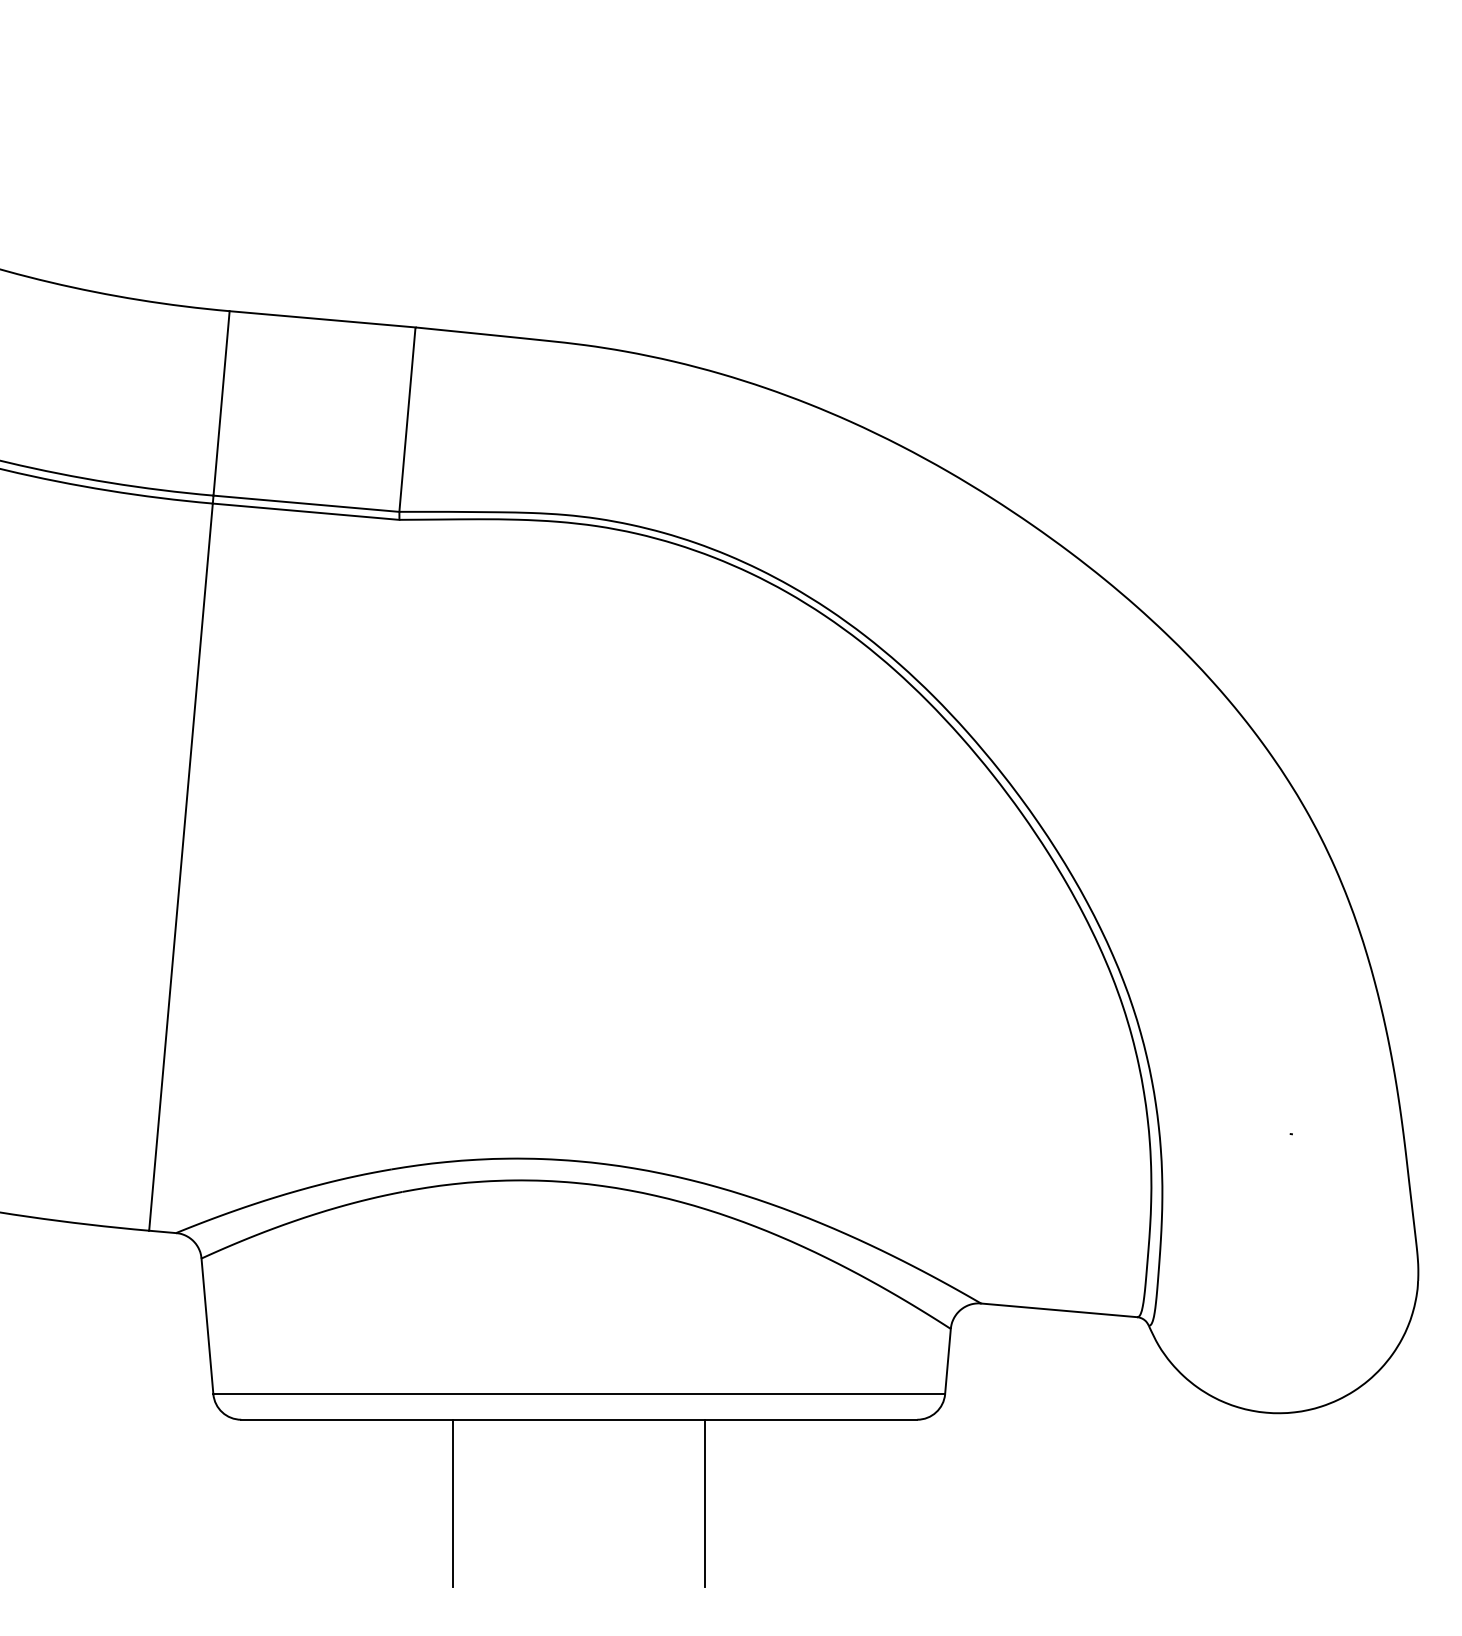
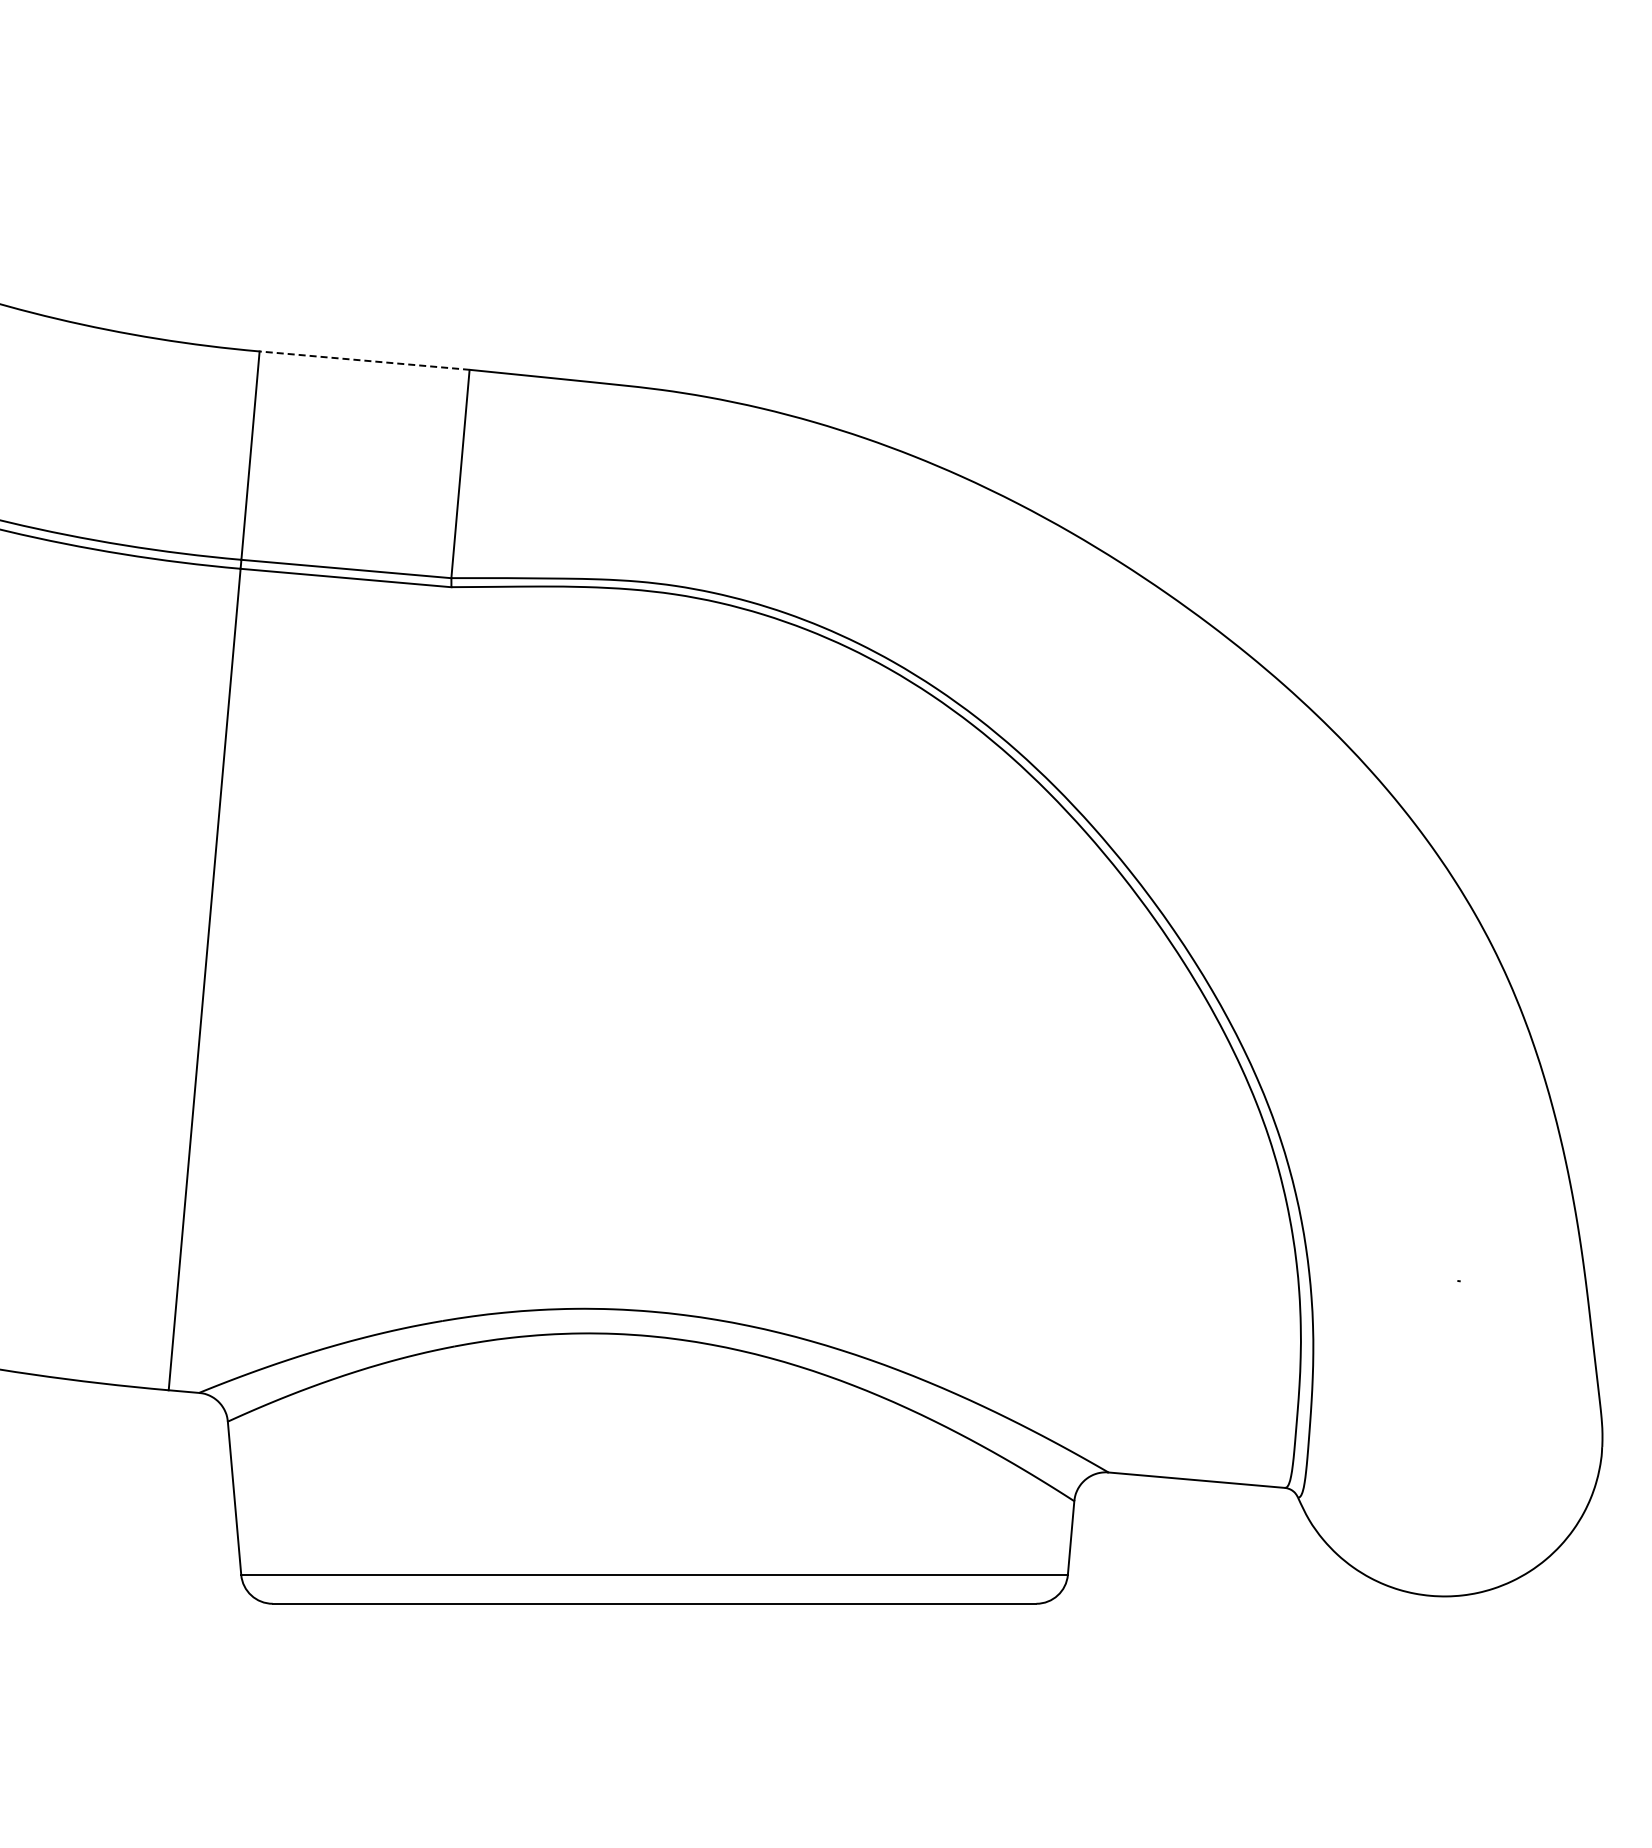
line: (322, 319) -> (364, 360), solid -> dashed
line: (453, 1502) -> (512, 1697), removed
line: (704, 1502) -> (796, 1697), removed

